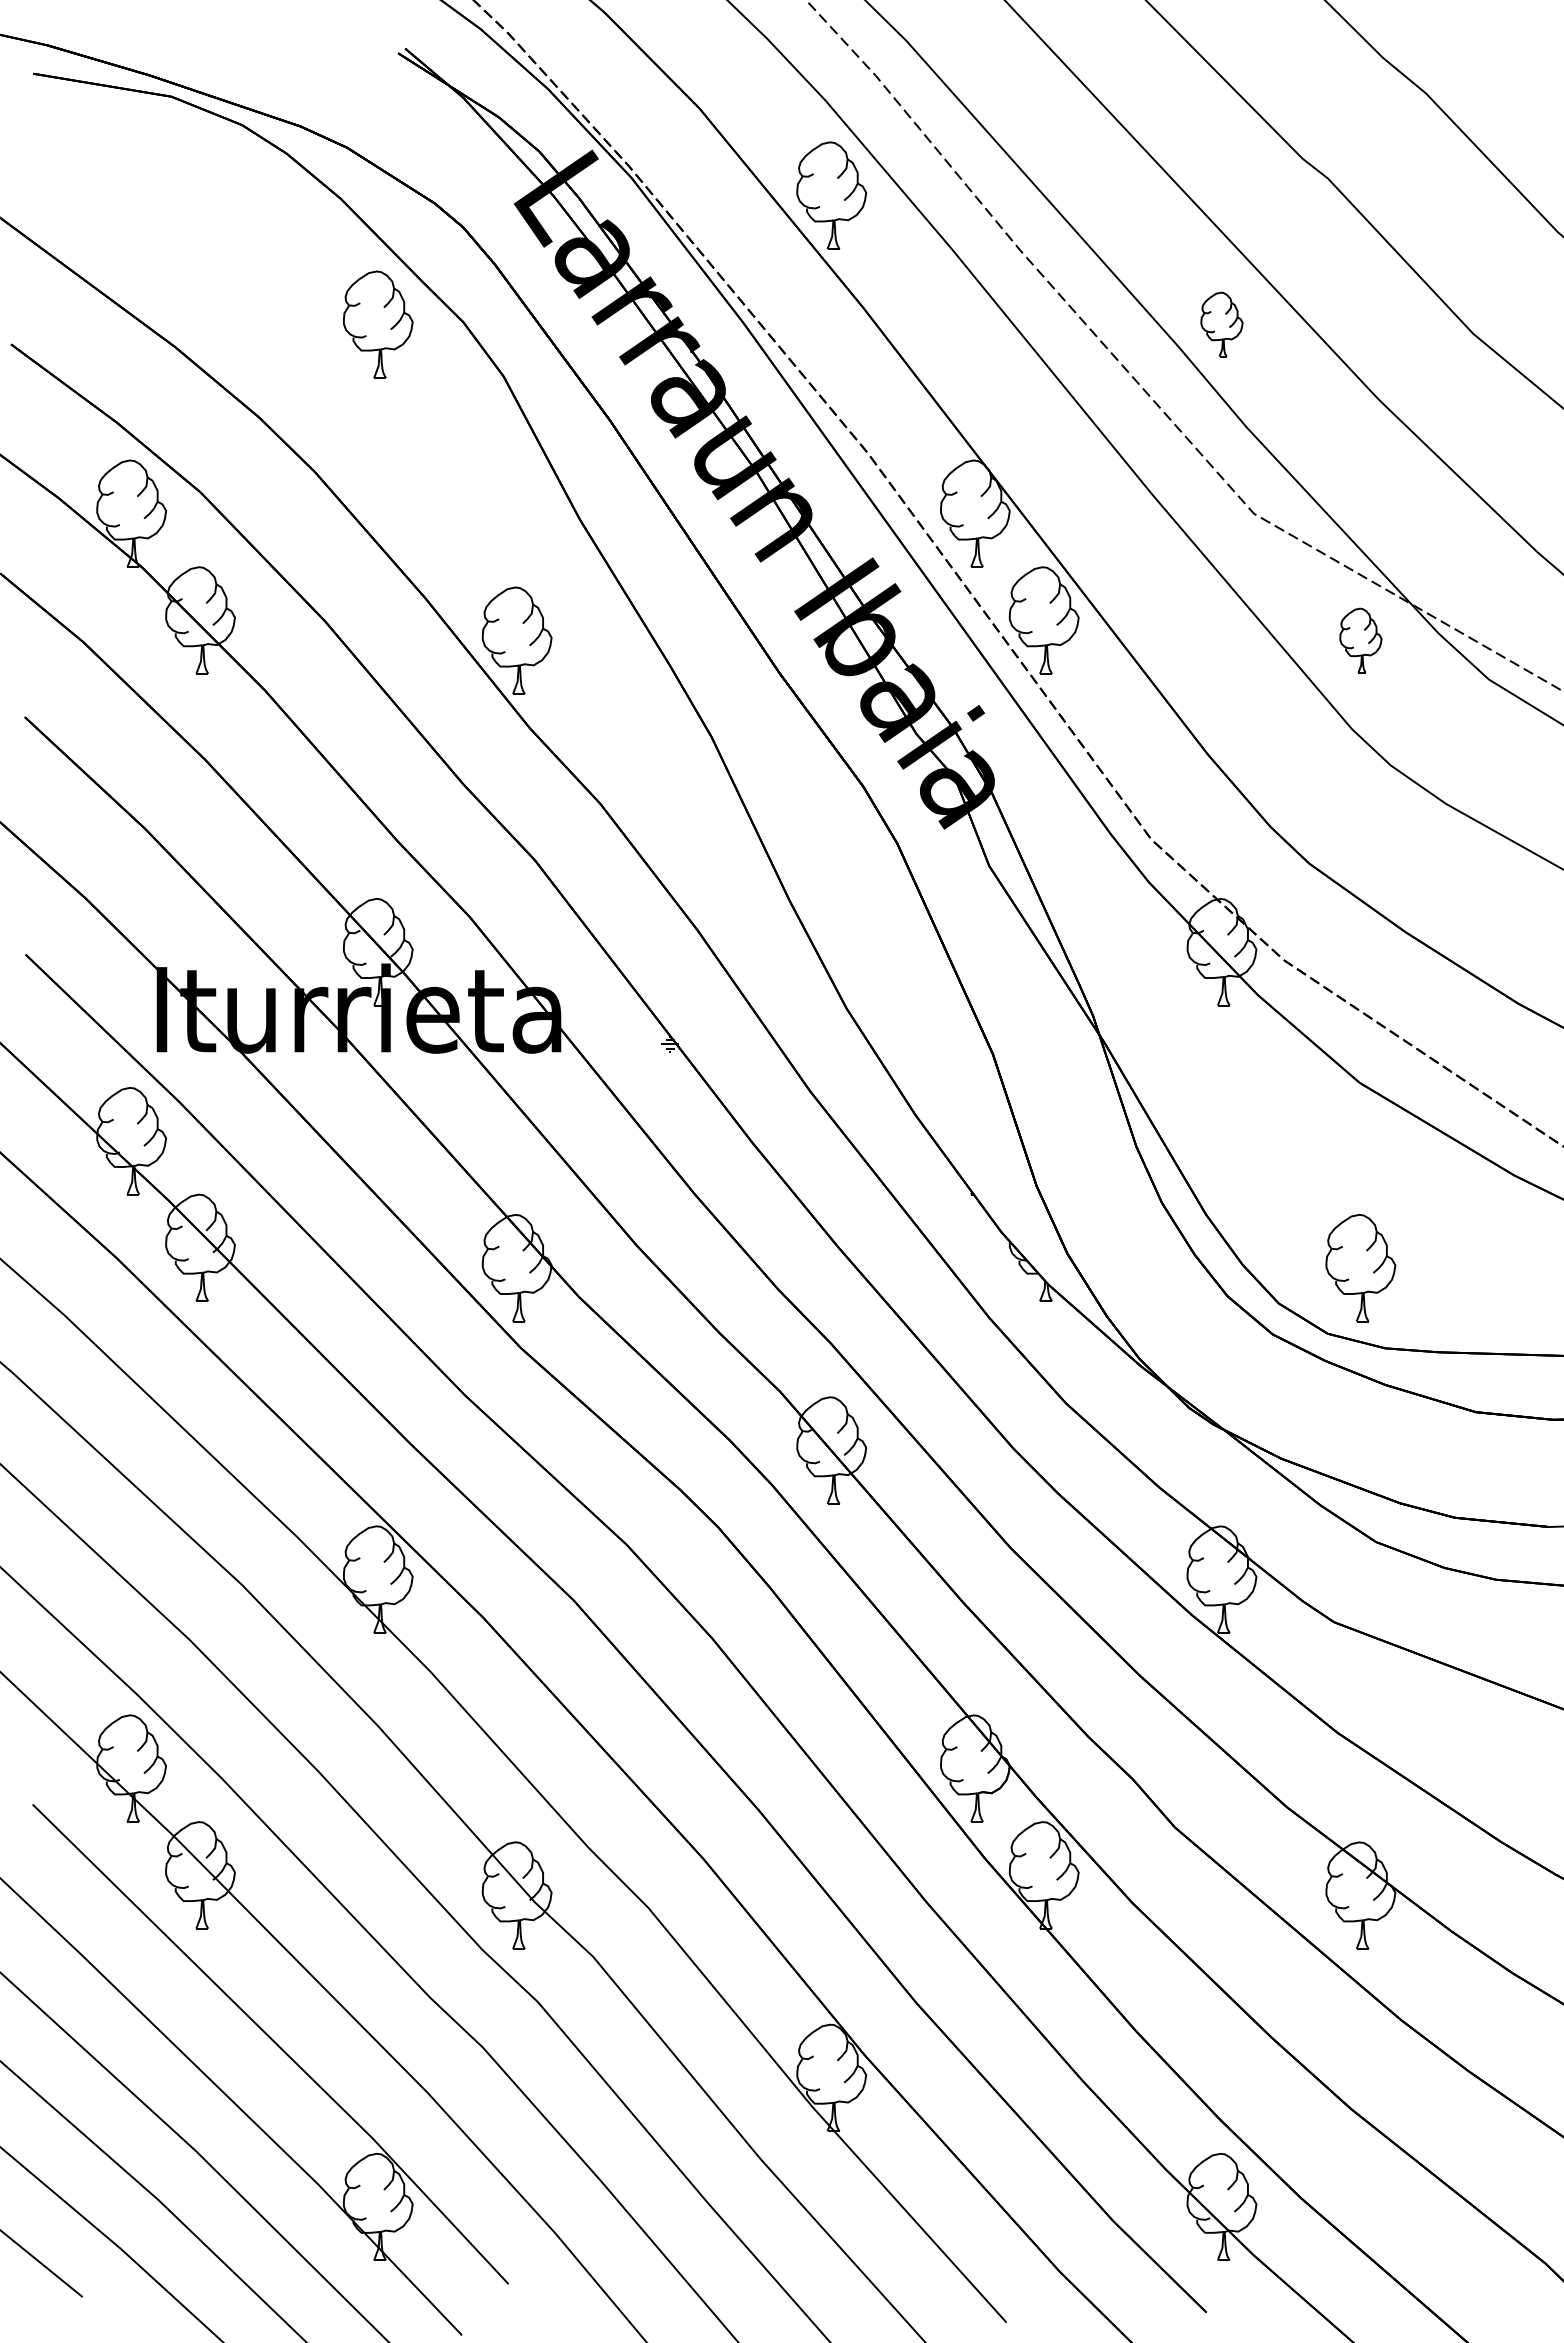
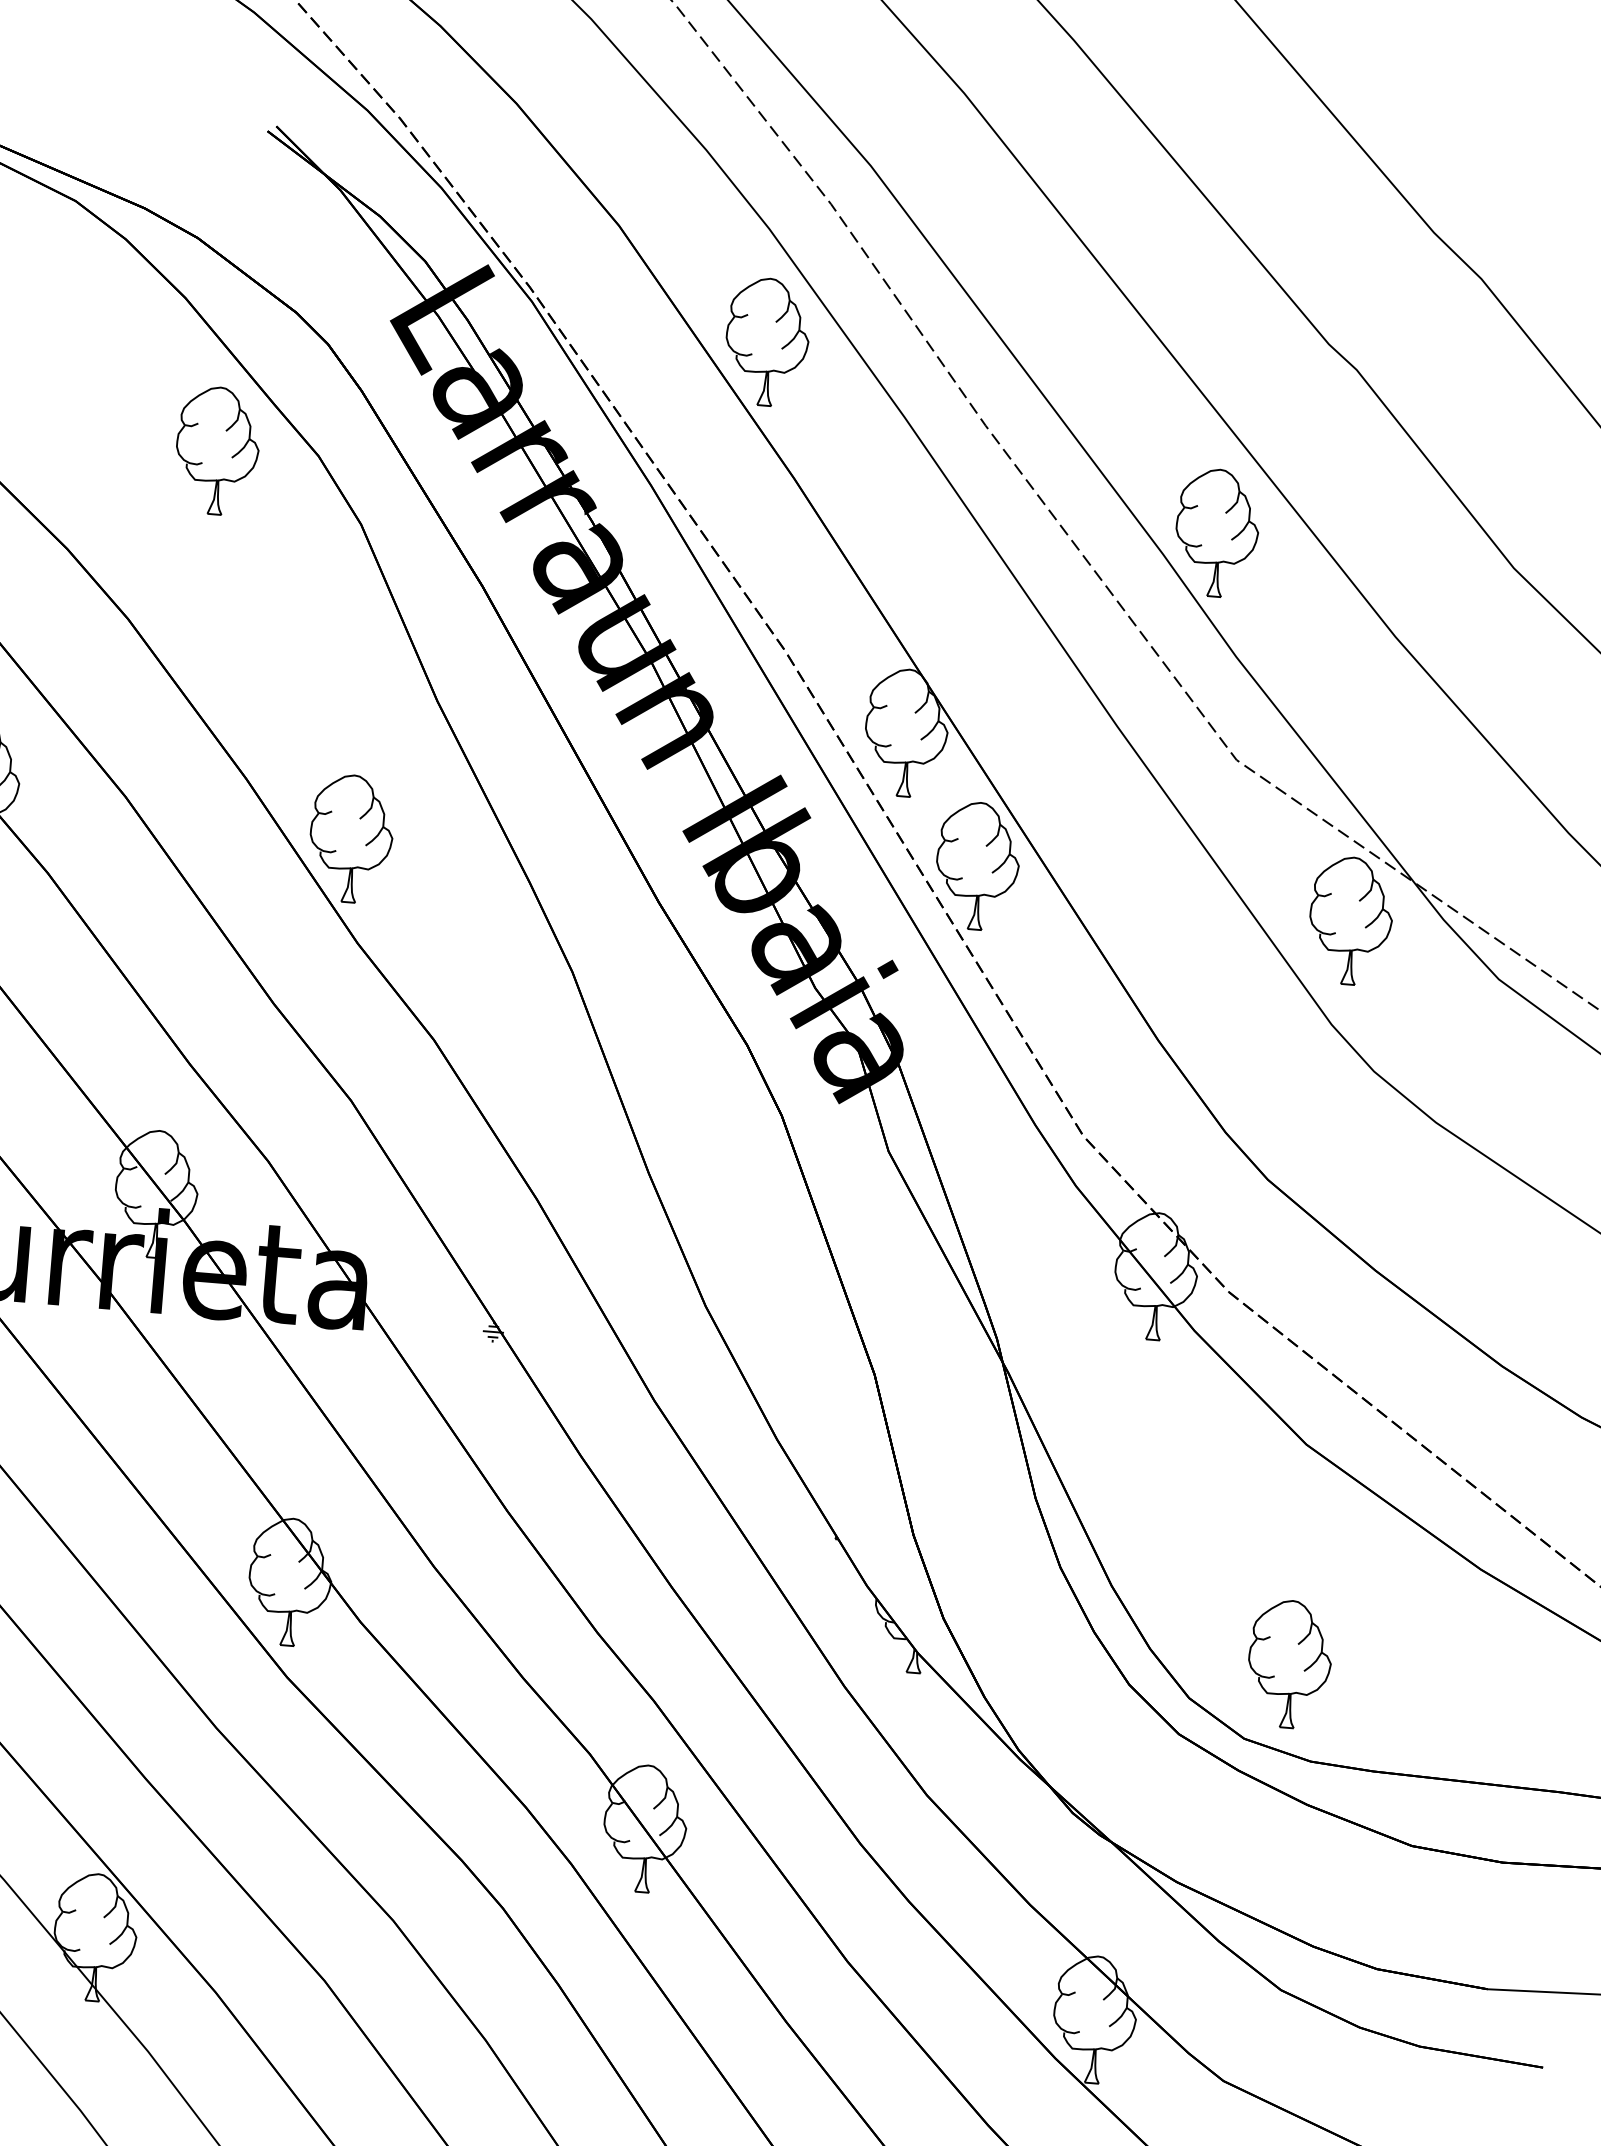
part: (1221, 324) -> (1216, 532), size x1.67
part: (1360, 640) -> (1350, 920), size x1.67

